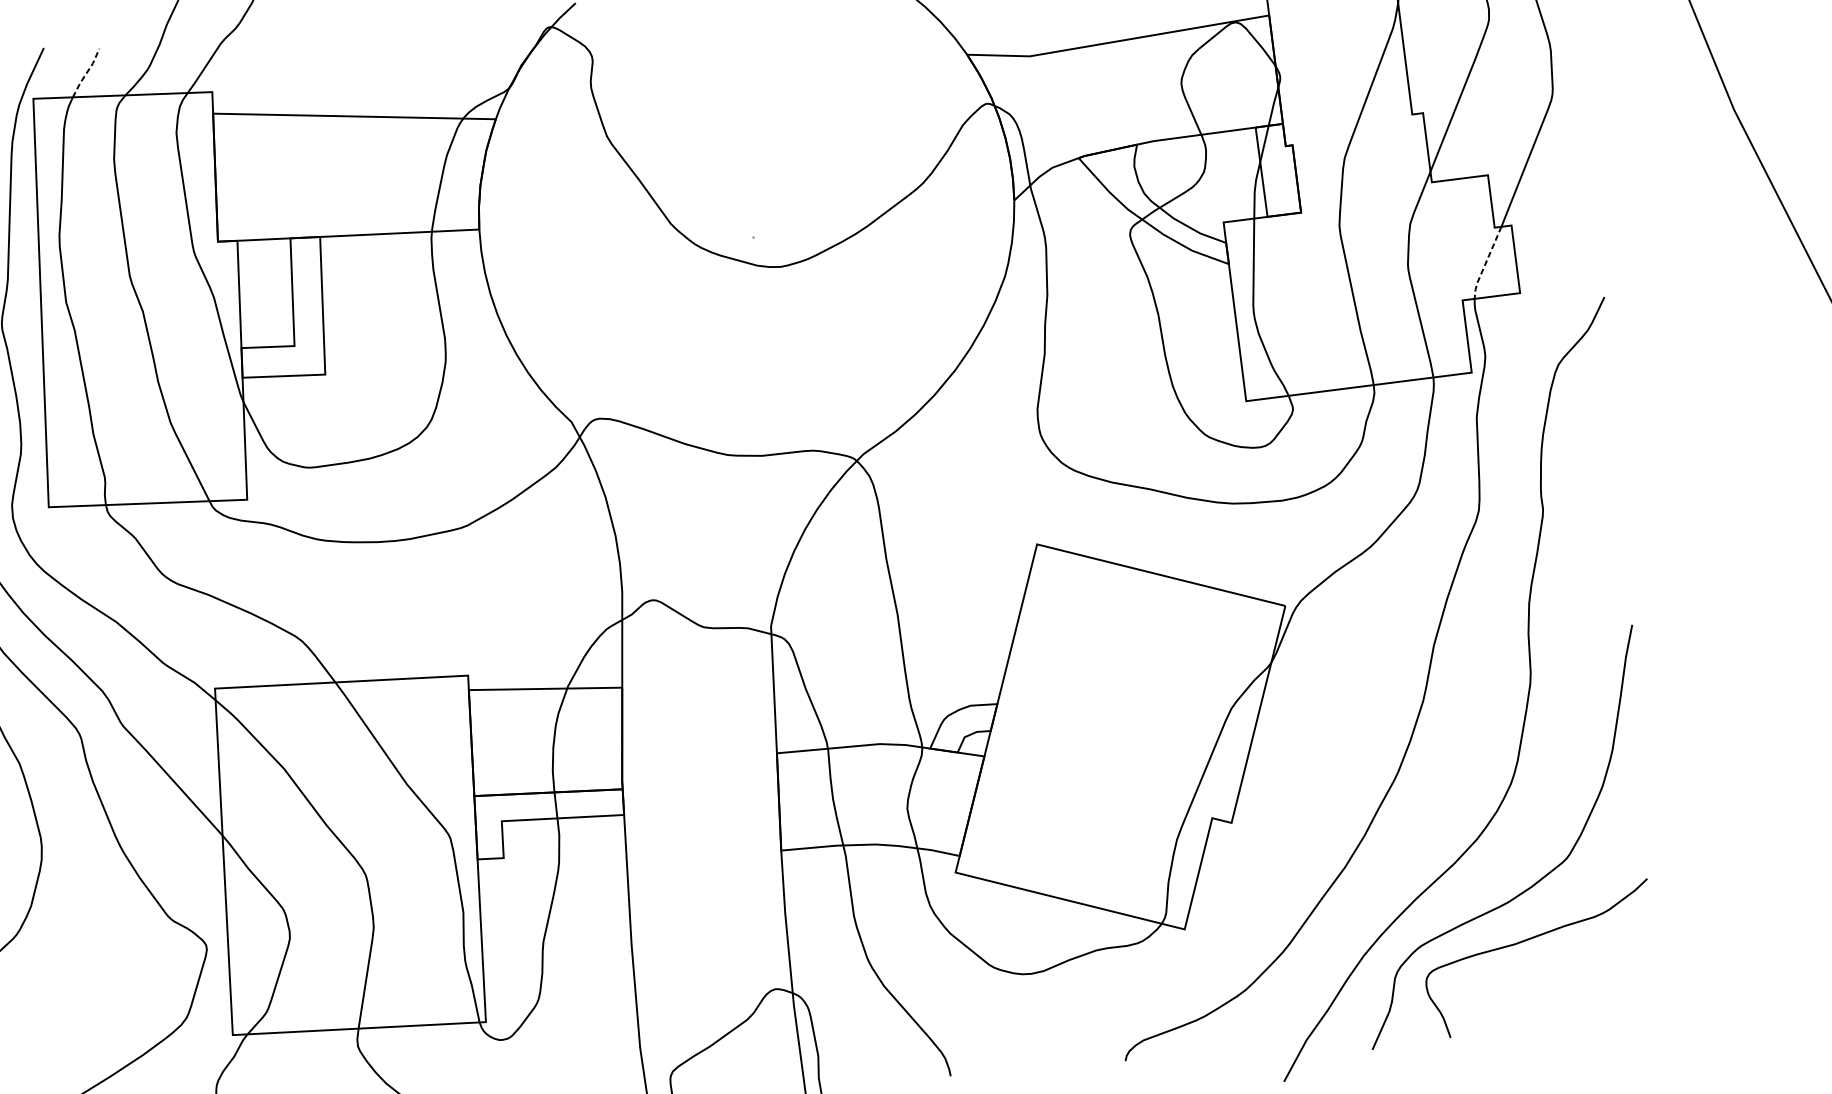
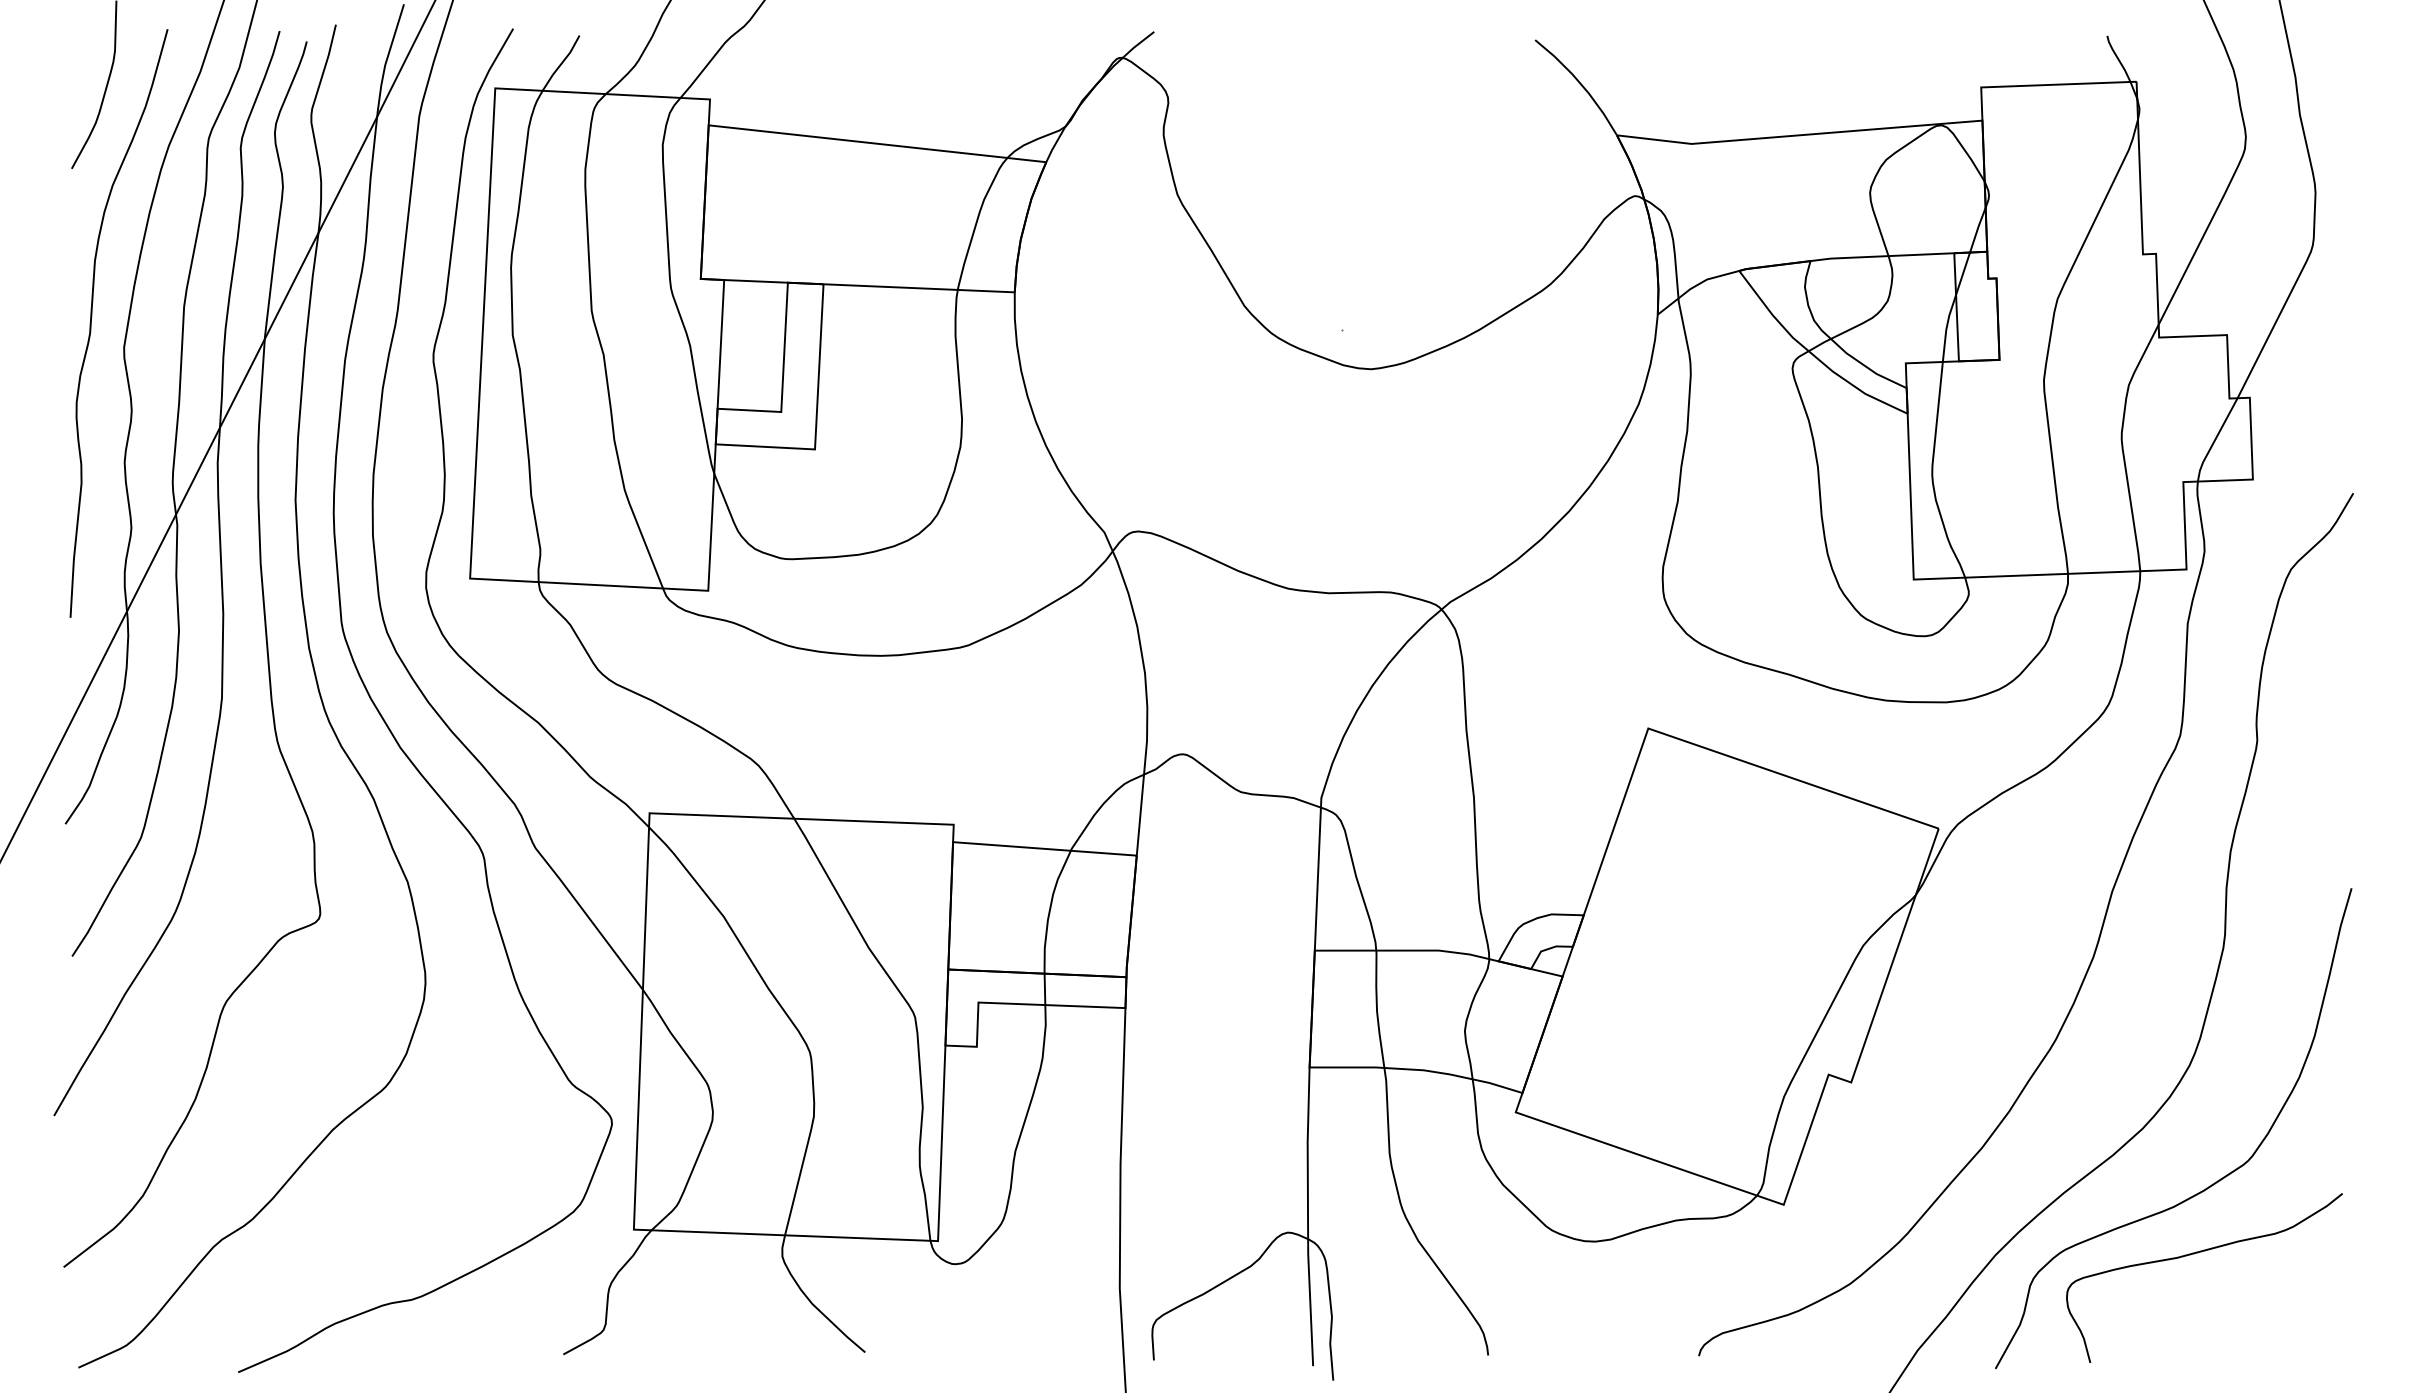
line: (86, 73) -> (561, 63), dashed -> solid
line: (1485, 263) -> (2214, 440), dashed -> solid

